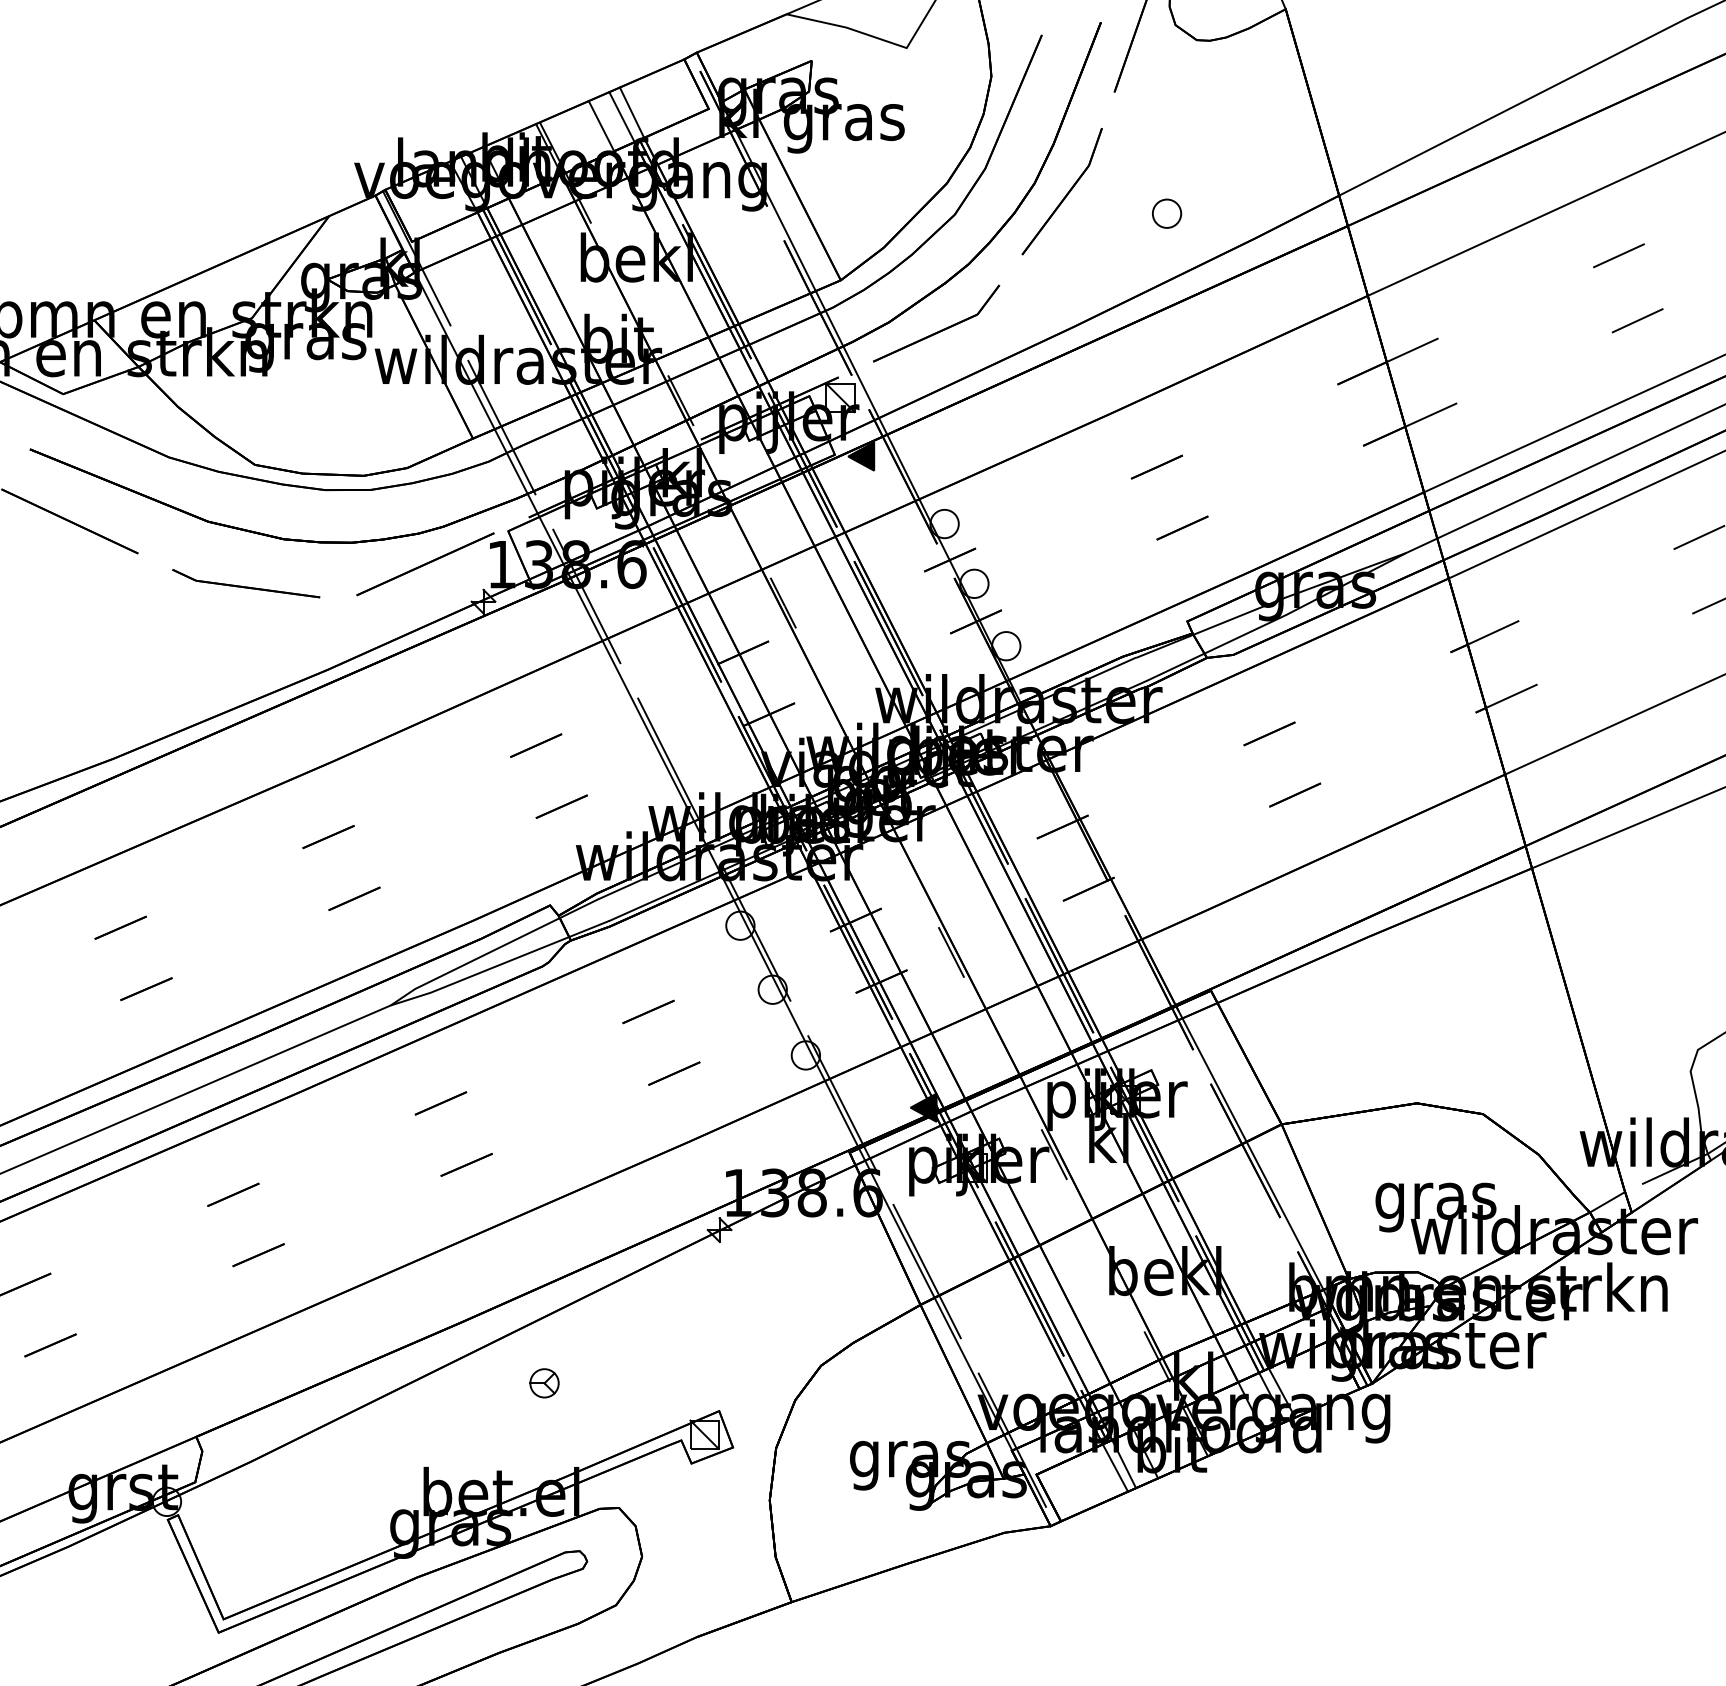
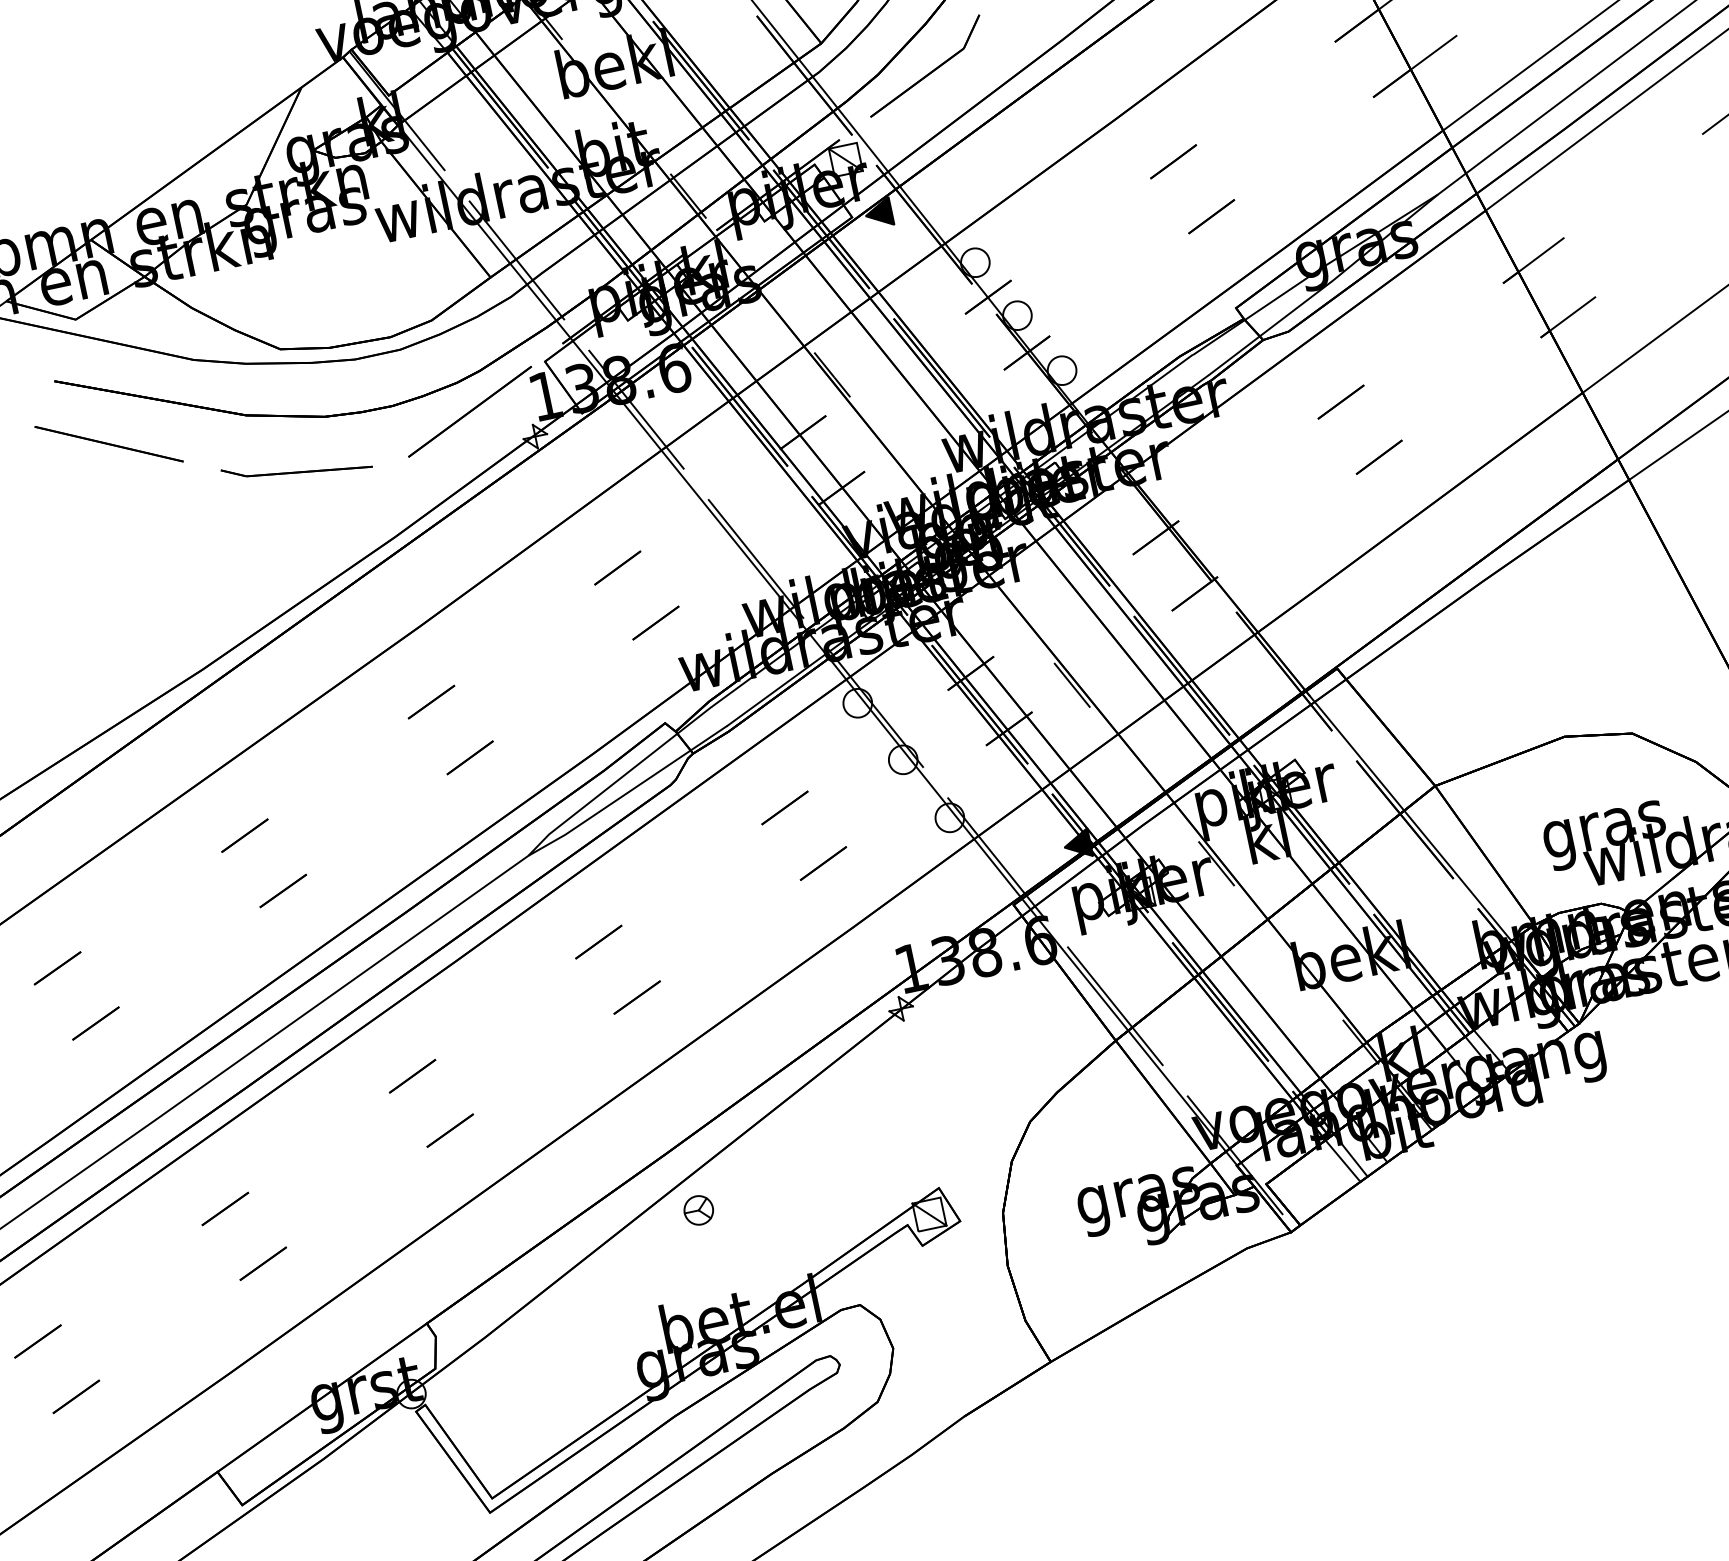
part: (544, 1383) -> (698, 1210), moved

